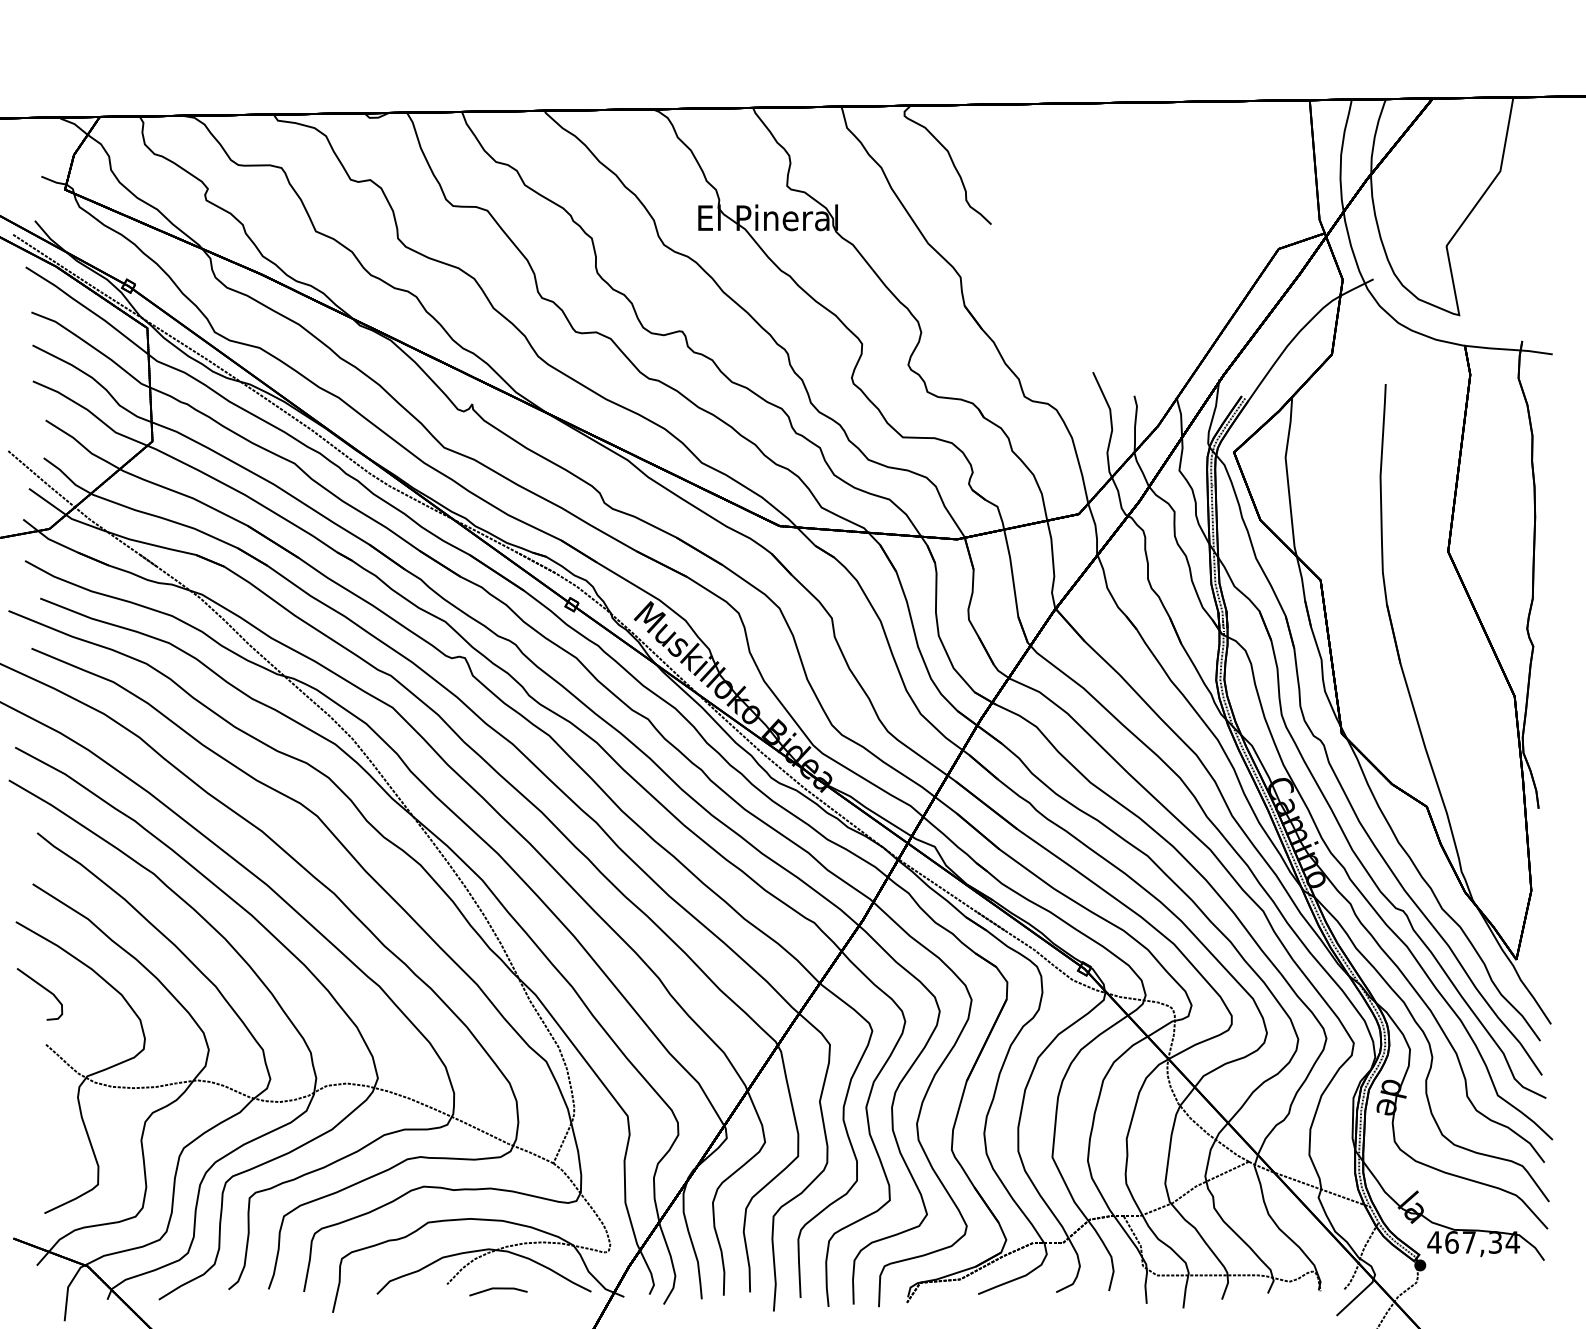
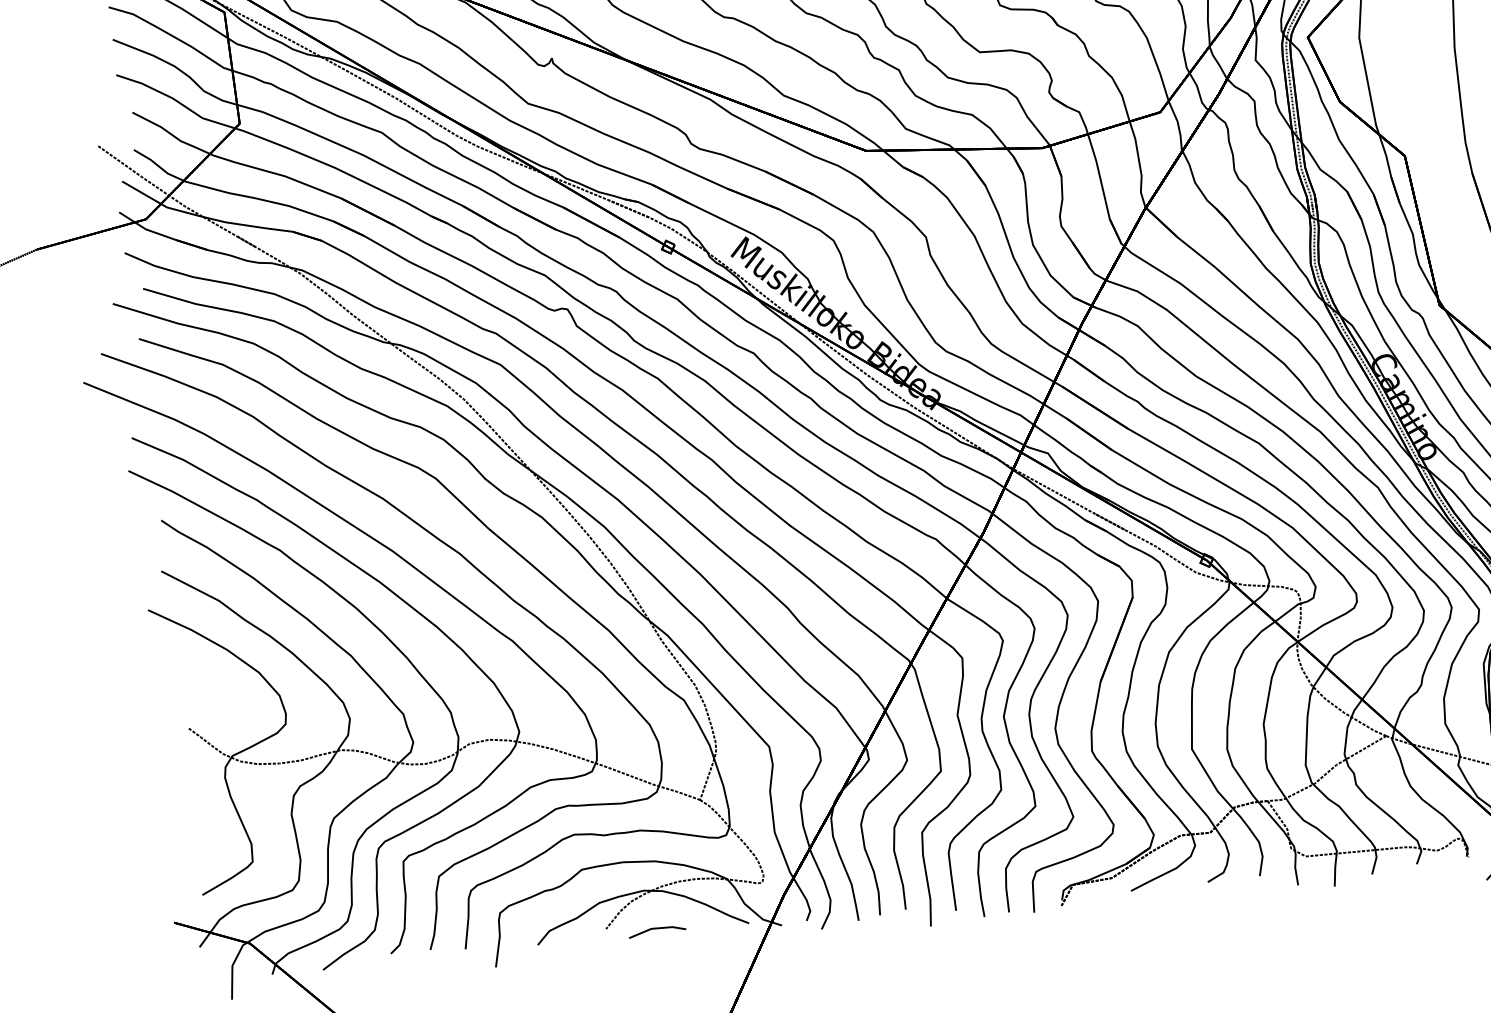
part: (44, 989) -> (182, 674), removed

